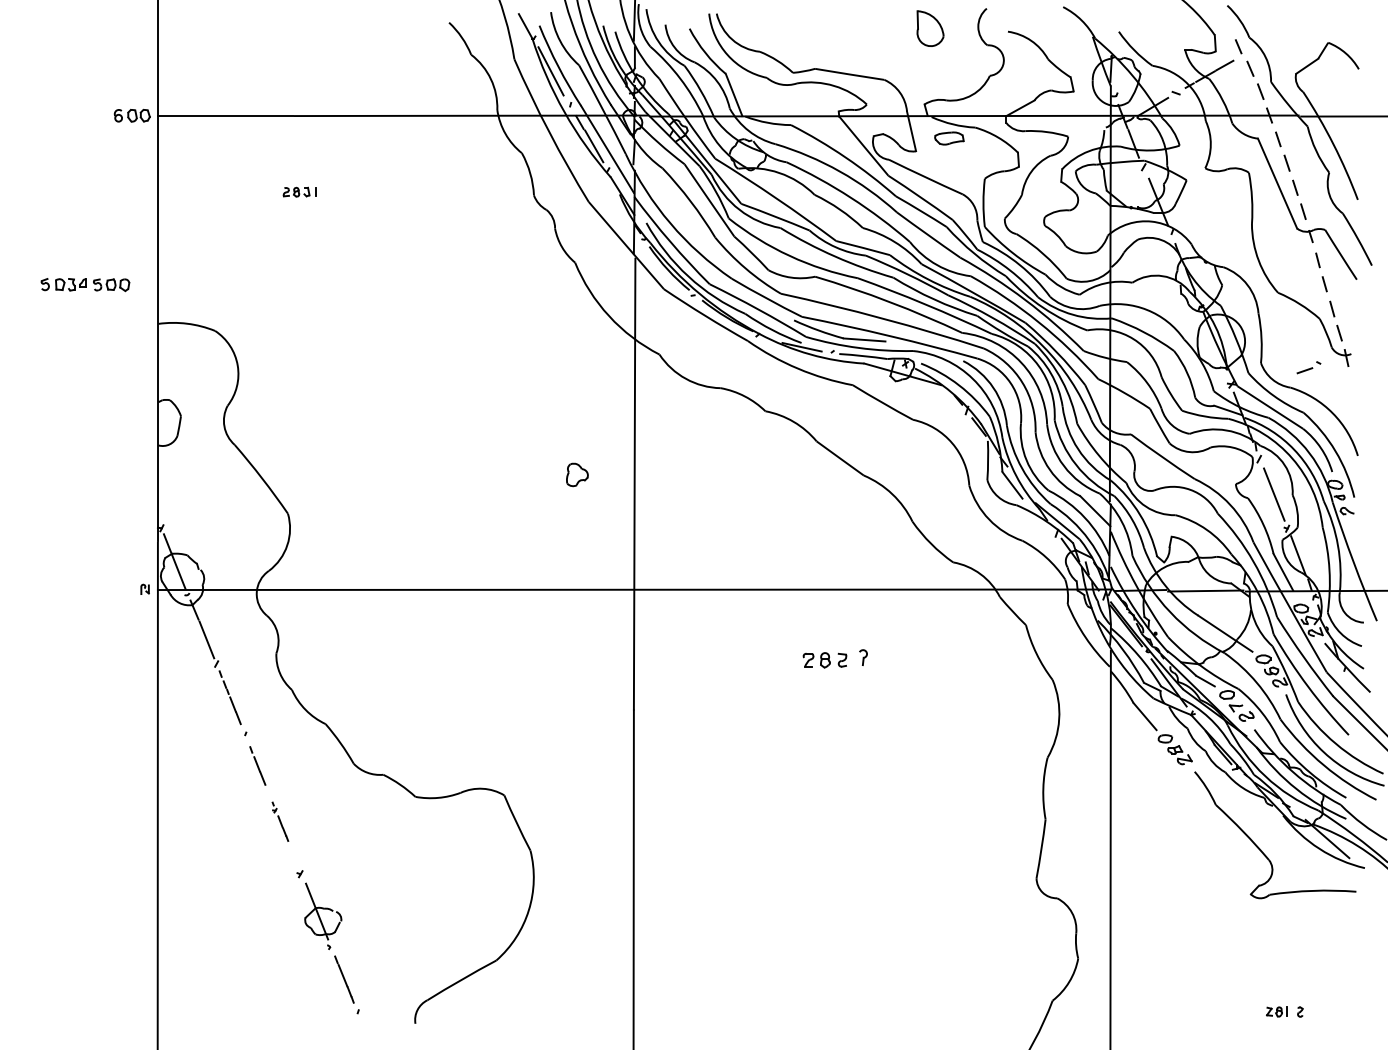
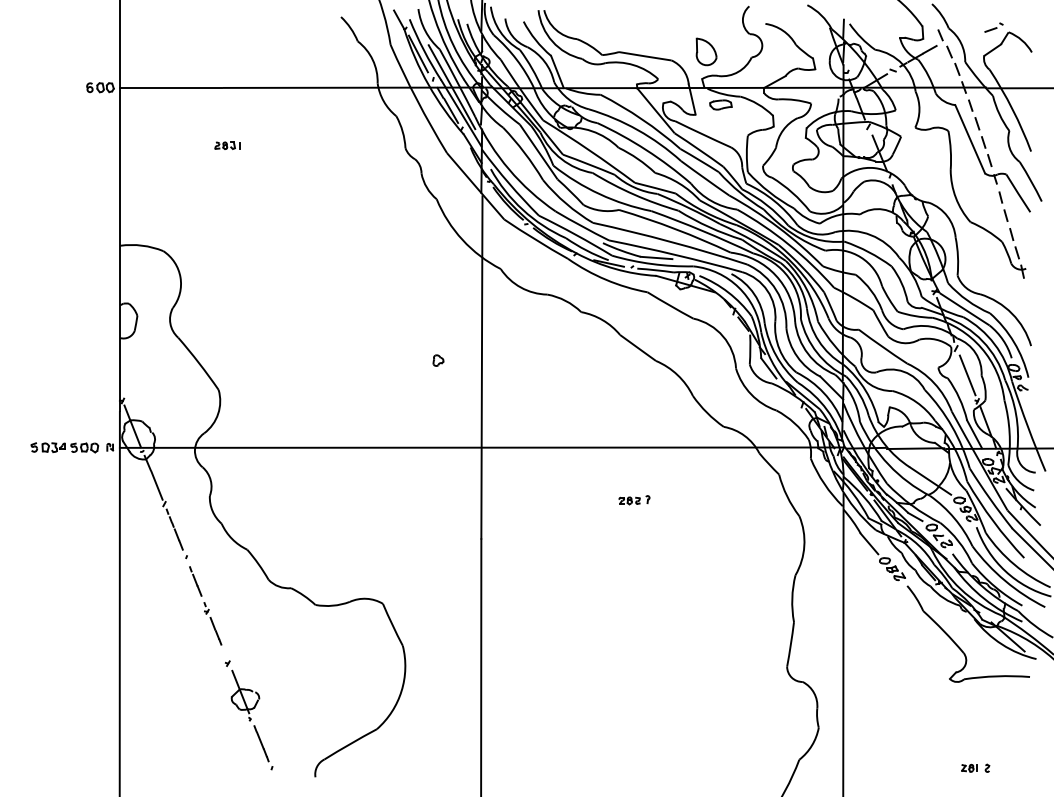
part: (930, 28) -> (706, 51), moved
line: (1110, 38) -> (843, 29), added
line: (594, 114) -> (451, 86), added
part: (85, 285) -> (64, 448), moved
part: (1308, 367) -> (993, 27), moved
part: (577, 475) -> (438, 360), size x0.62
part: (835, 658) -> (634, 499), size x0.62
part: (280, 821) -> (212, 623), size x1.43

